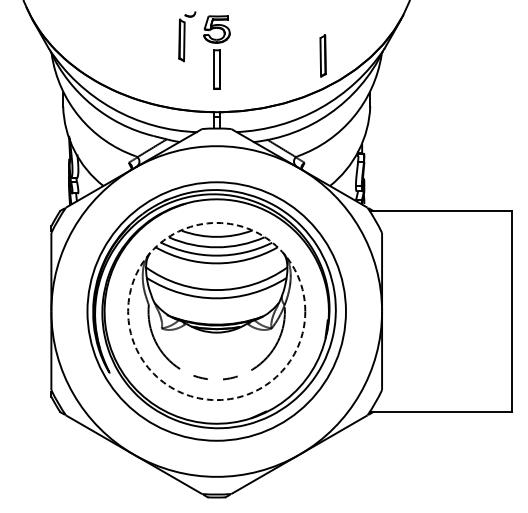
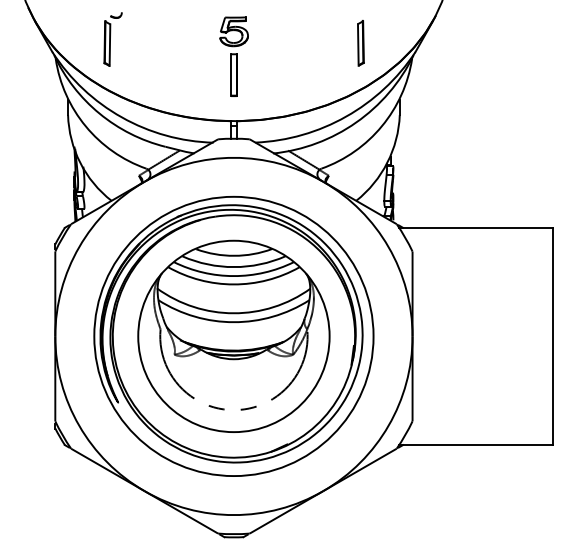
part: (186, 36) -> (112, 39), moved
part: (322, 56) -> (360, 43), moved
circle: (216, 311) -> (233, 336), dashed -> solid

